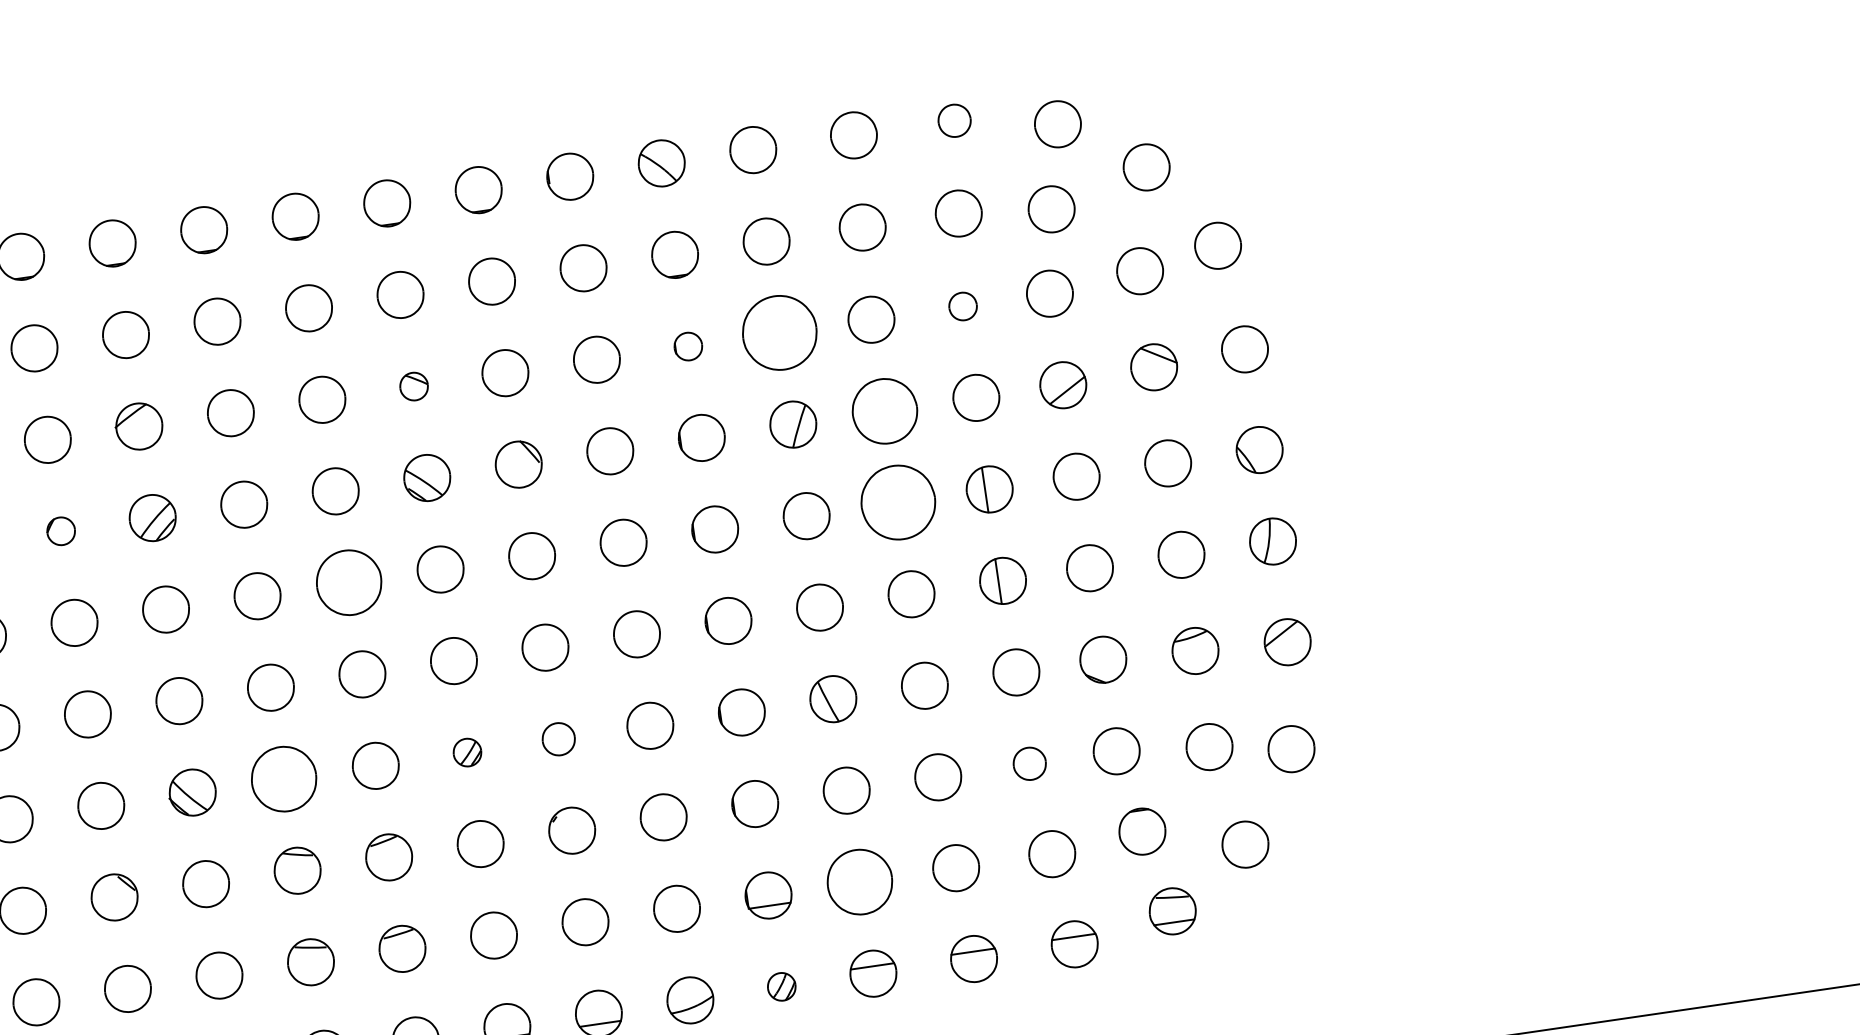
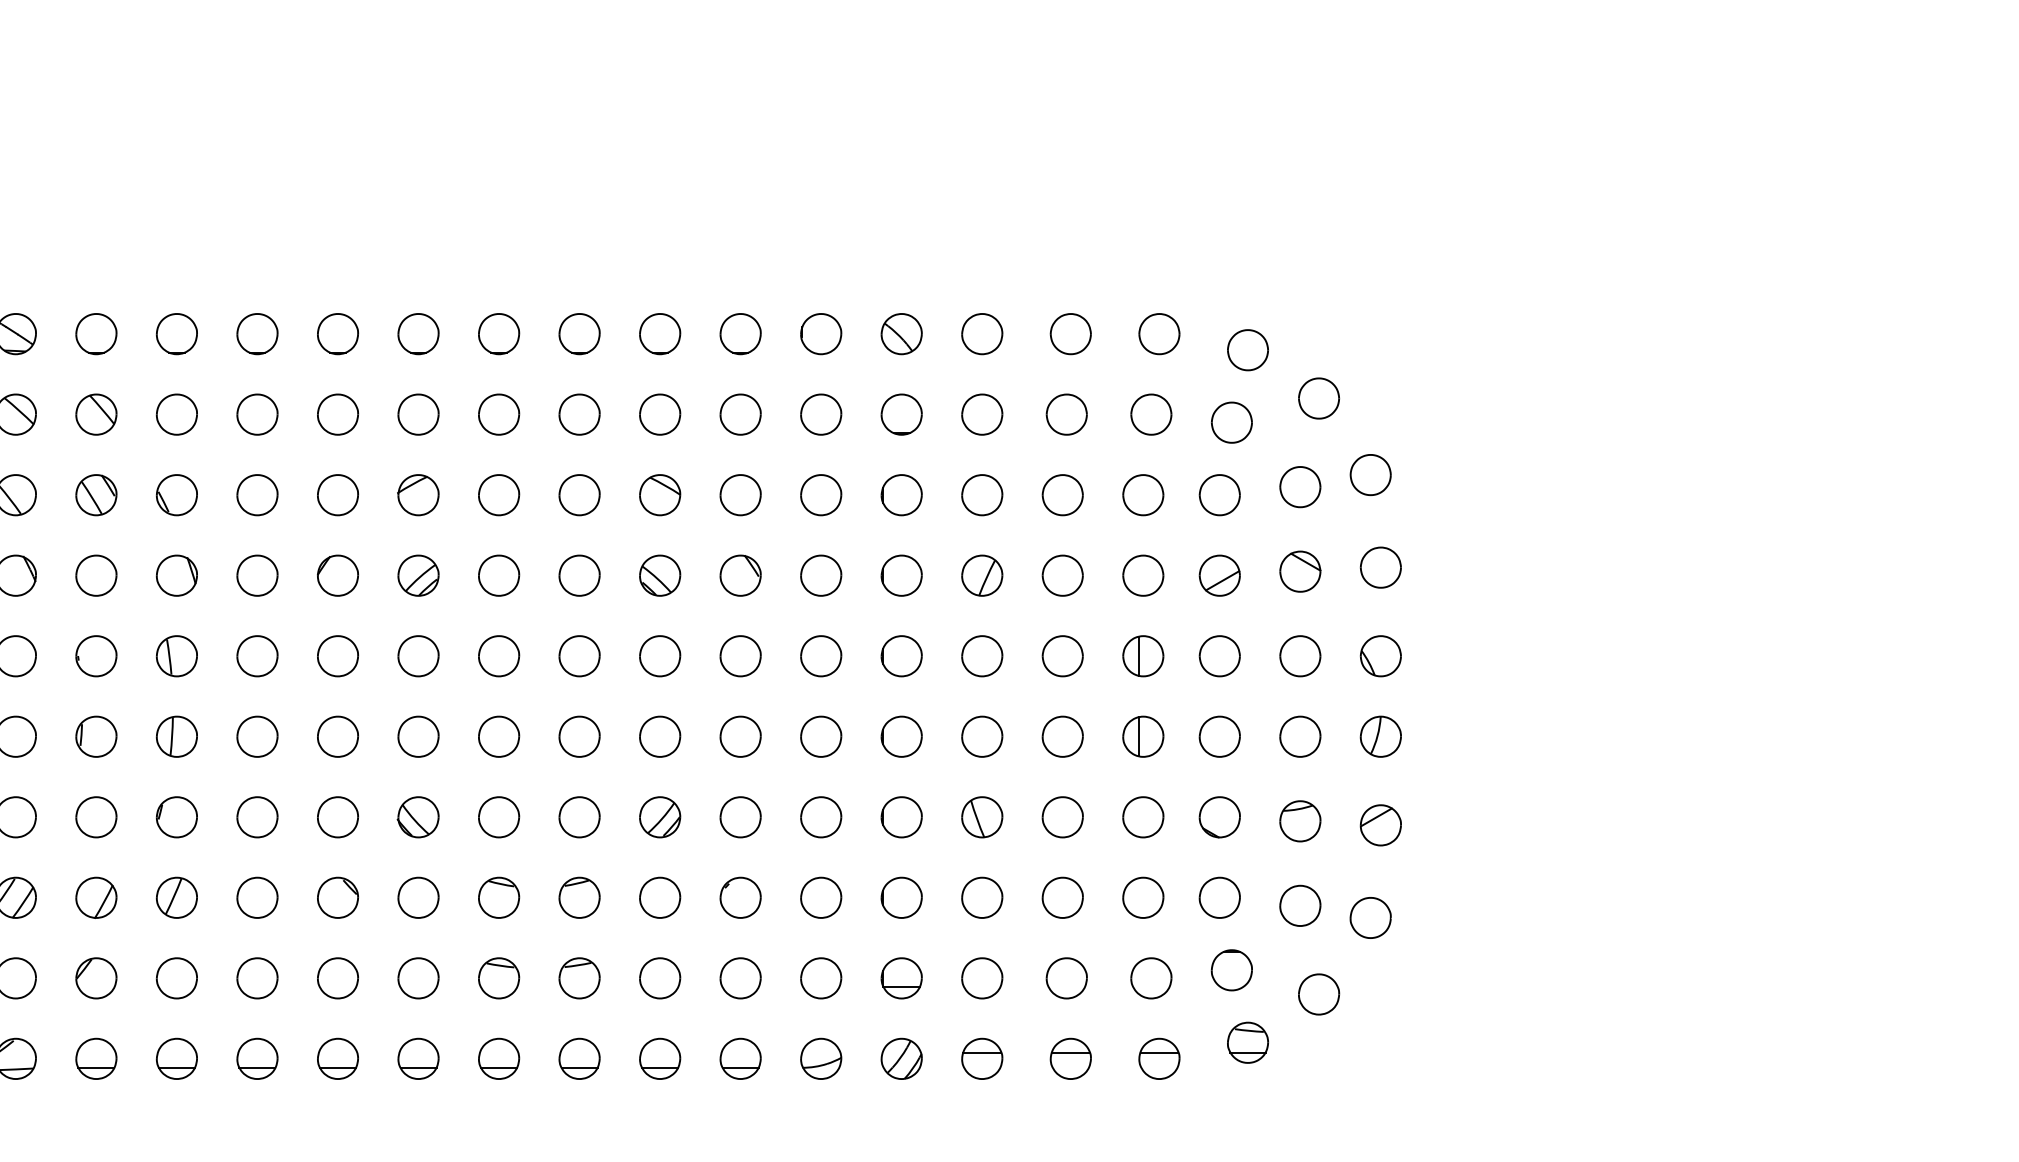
part: (954, 121) -> (1159, 334), size x1.43
part: (963, 306) -> (1143, 495), size x1.67
part: (780, 333) -> (982, 495), size x0.62
part: (688, 346) -> (901, 495), size x1.67
part: (414, 386) -> (660, 495), size x1.67
part: (884, 411) -> (1062, 575), size x0.71
part: (897, 503) -> (1062, 656), size x0.62
part: (60, 531) -> (337, 575), size x1.67
part: (349, 583) -> (579, 656), size x0.71
part: (558, 739) -> (740, 817), size x1.43
part: (467, 752) -> (660, 817), size x1.67
part: (1029, 763) -> (1143, 897), size x1.43
part: (284, 779) -> (499, 817), size x0.71
part: (860, 882) -> (982, 978), size x0.71
part: (781, 986) -> (901, 1058), size x1.67

